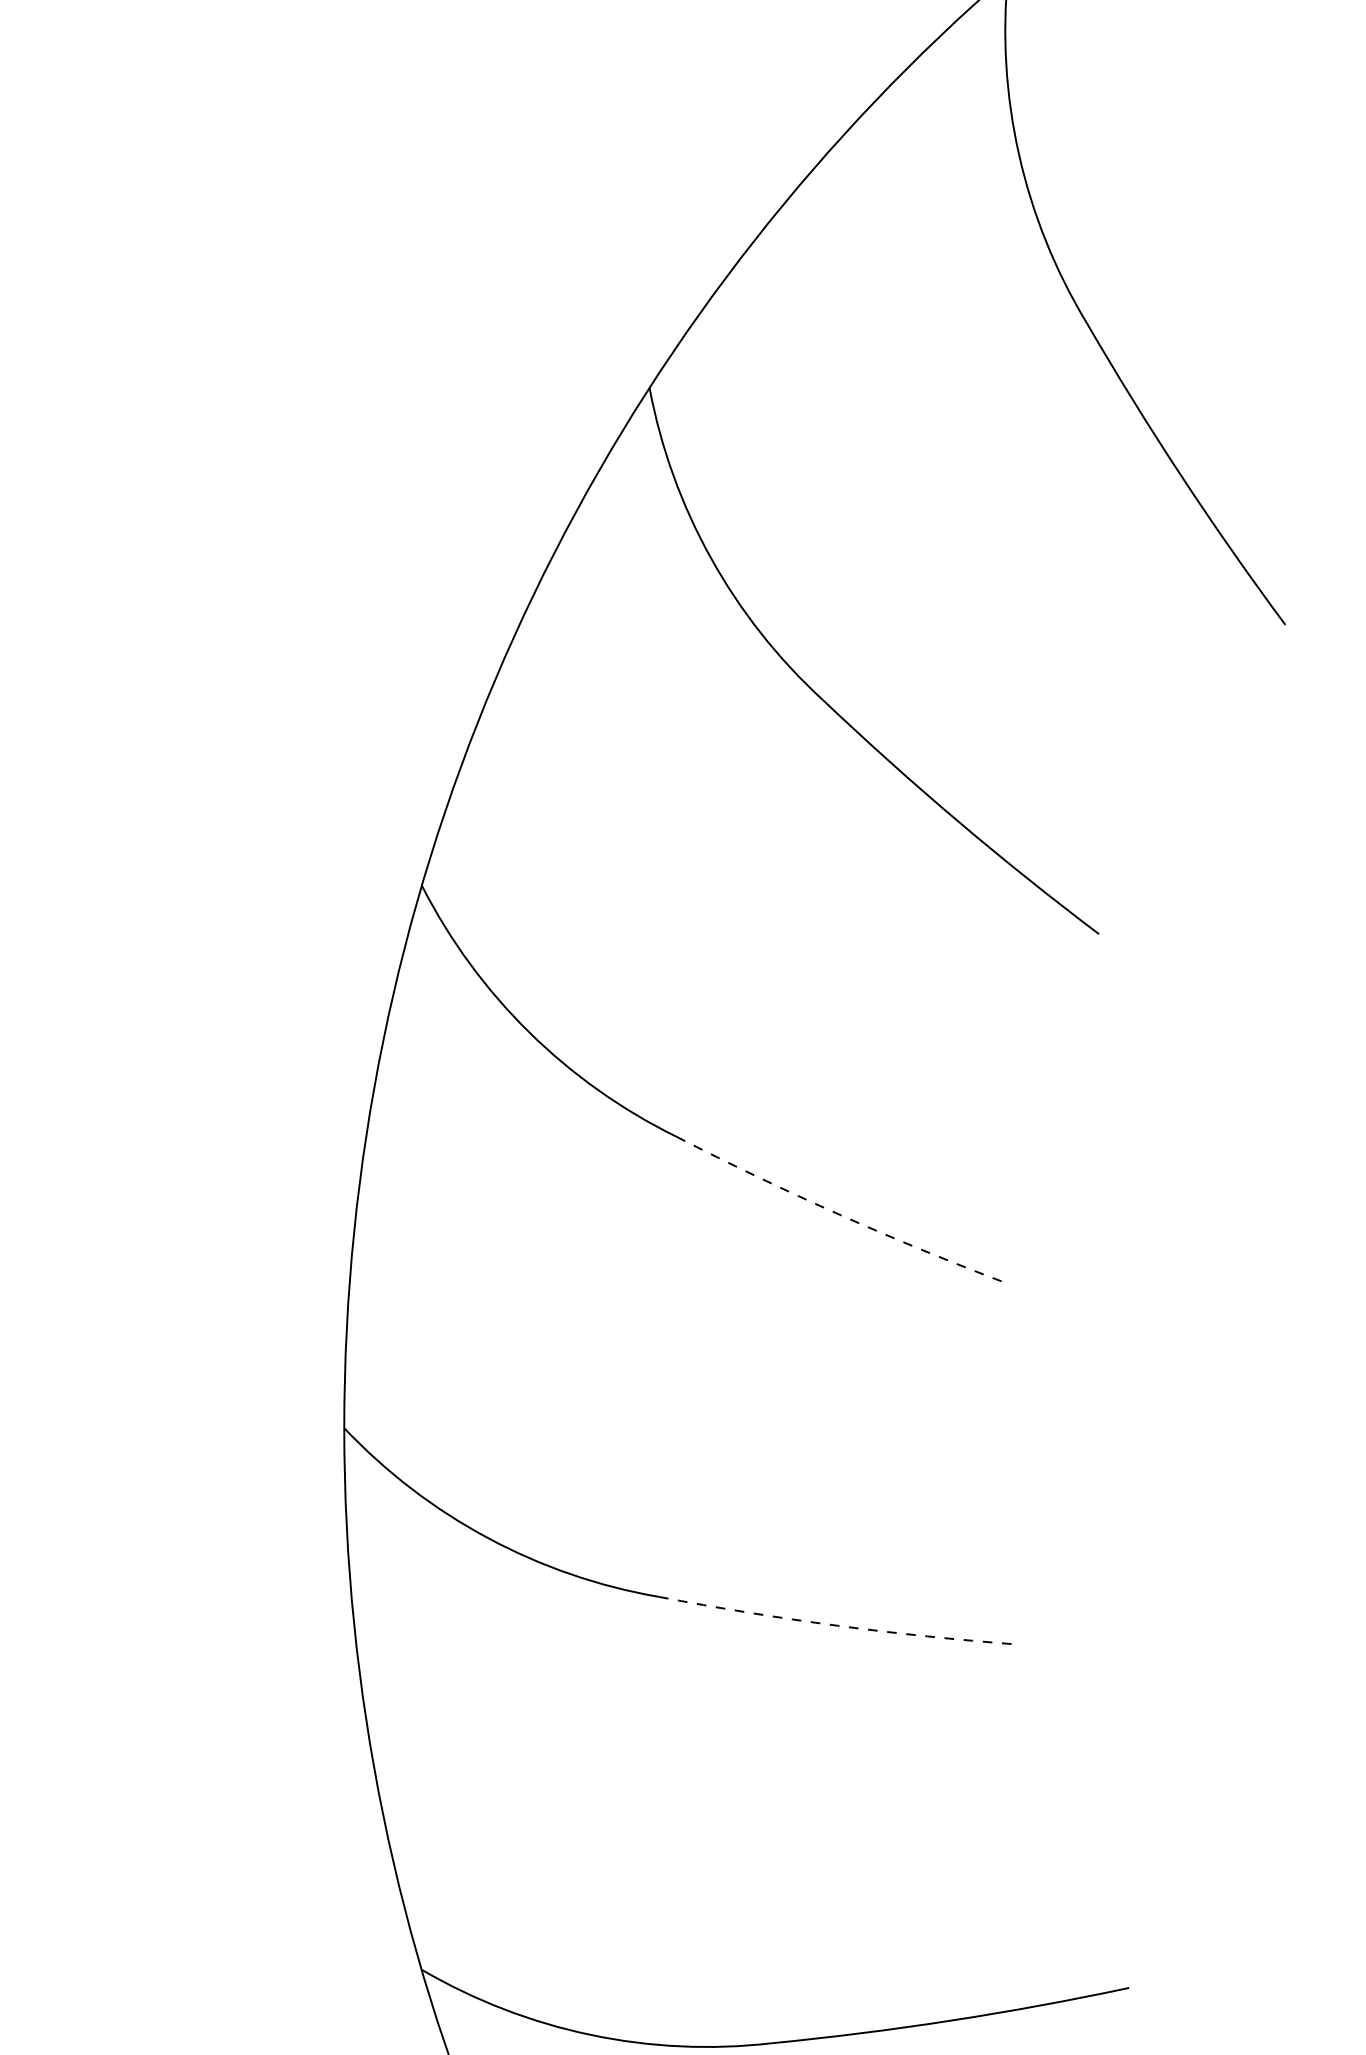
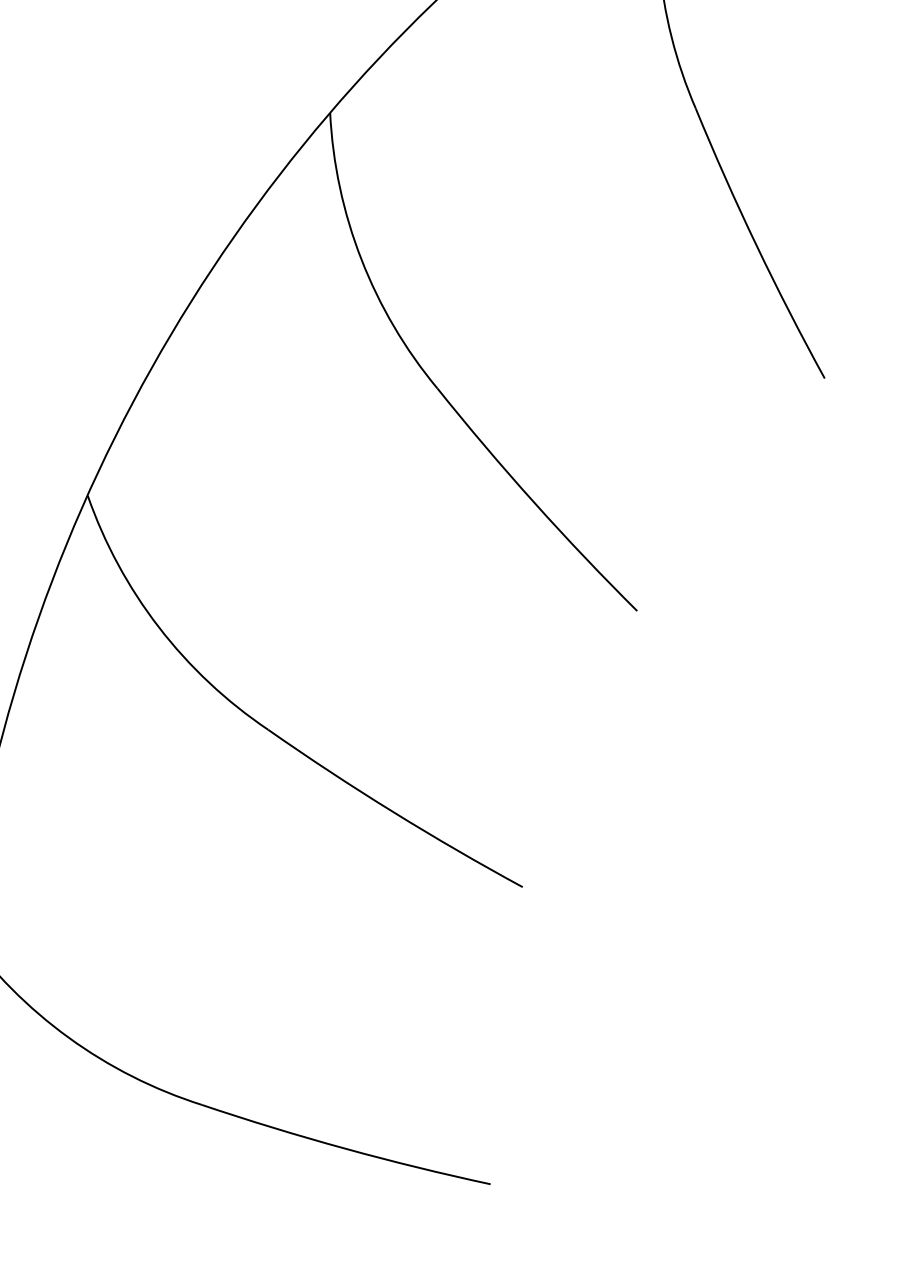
arc: (839, 1214) -> (393, 811), dashed -> solid
arc: (837, 1625) -> (345, 1148), dashed -> solid

